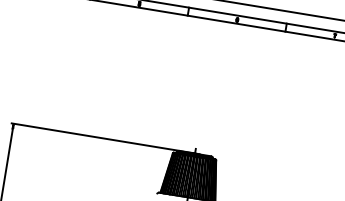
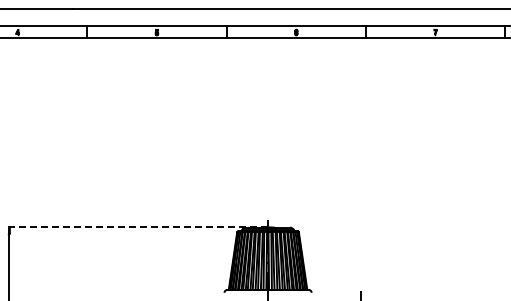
line: (103, 138) -> (137, 227), solid -> dashed

